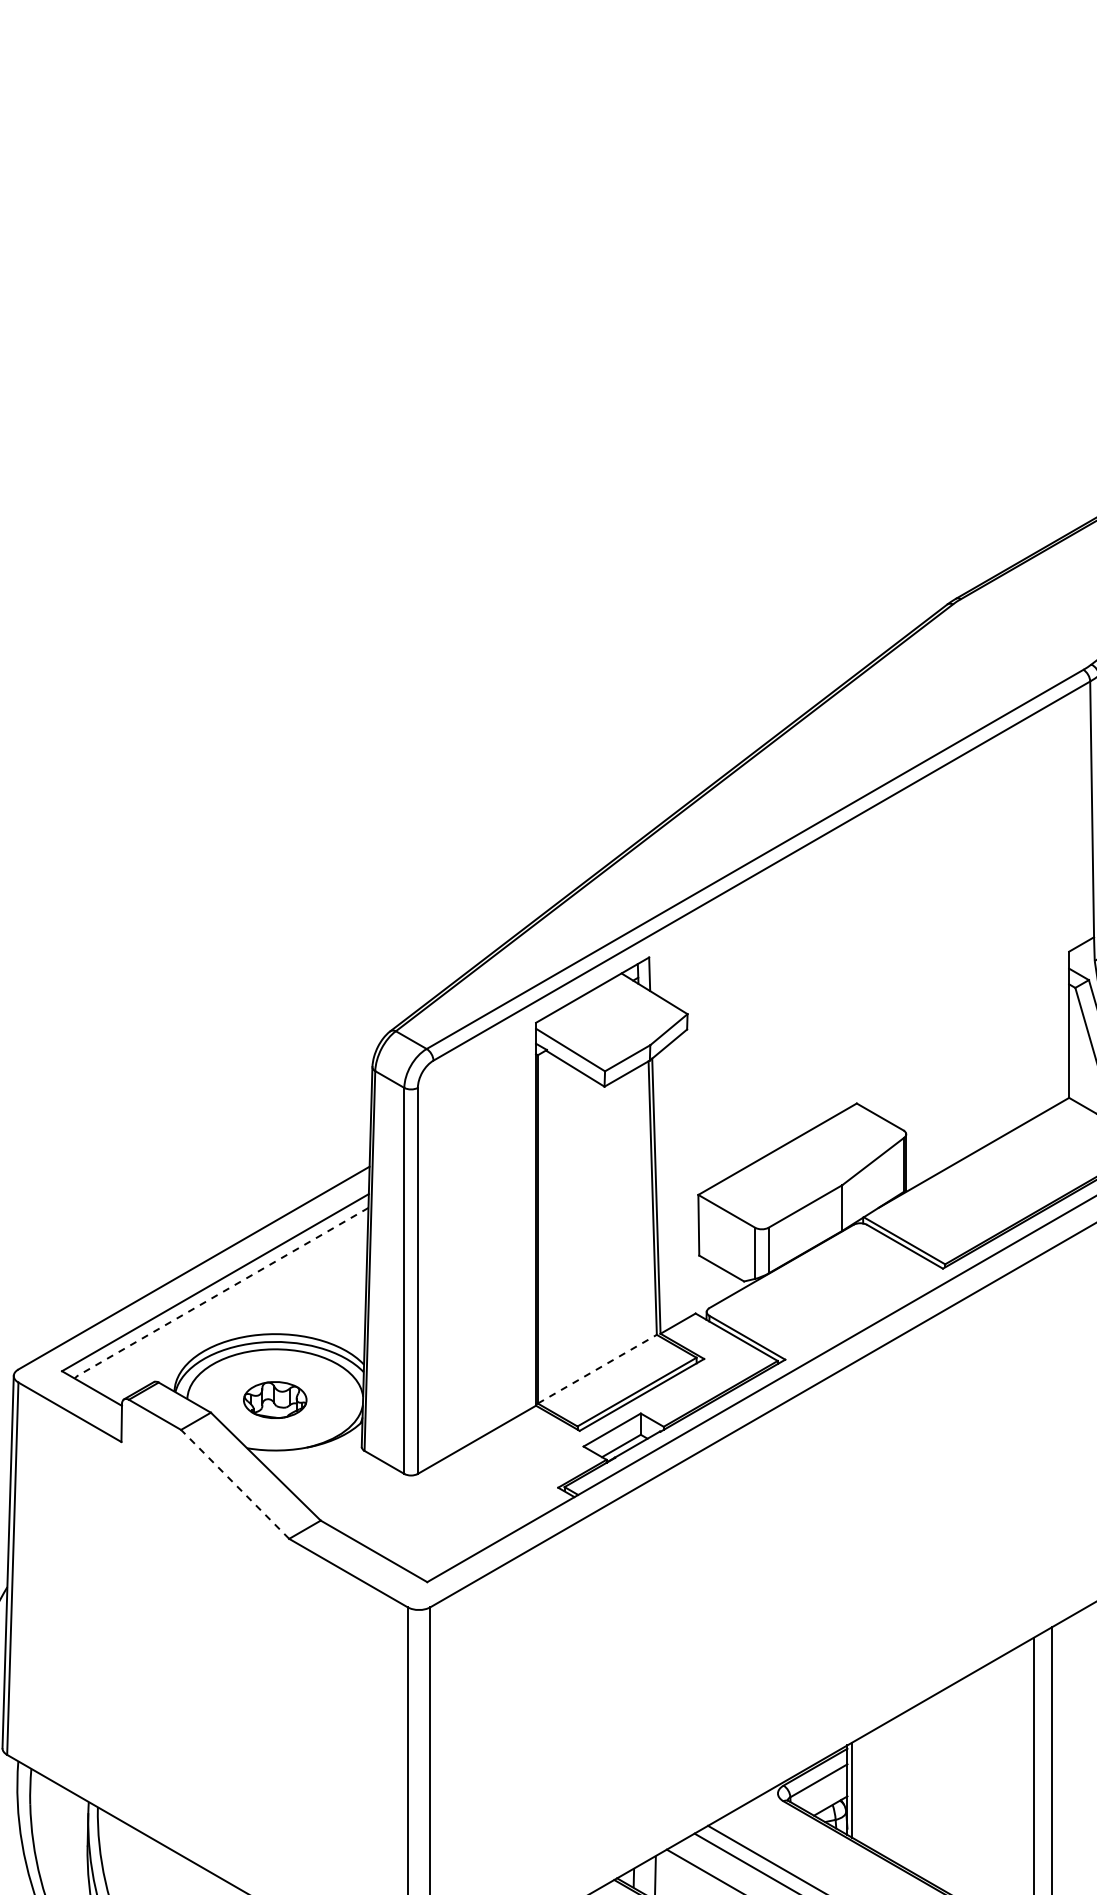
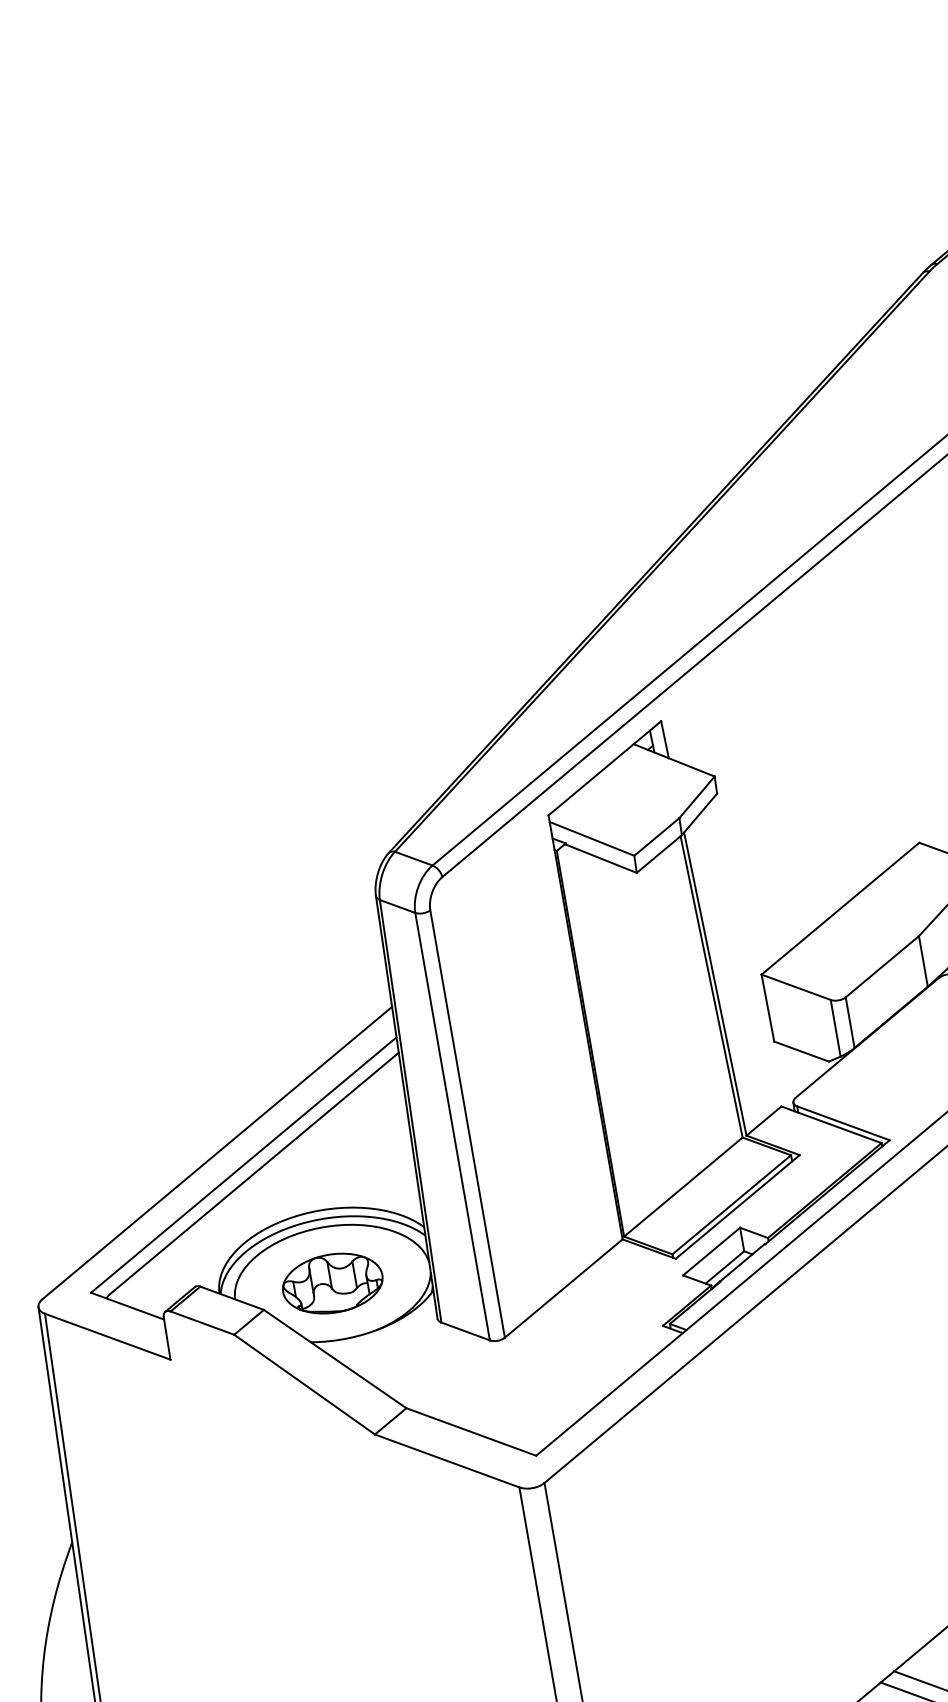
line: (223, 1291) -> (254, 1173), dashed -> solid
line: (597, 1369) -> (683, 1187), dashed -> solid
part: (274, 1399) -> (331, 1283), size x1.43
line: (235, 1484) -> (304, 1384), dashed -> solid

